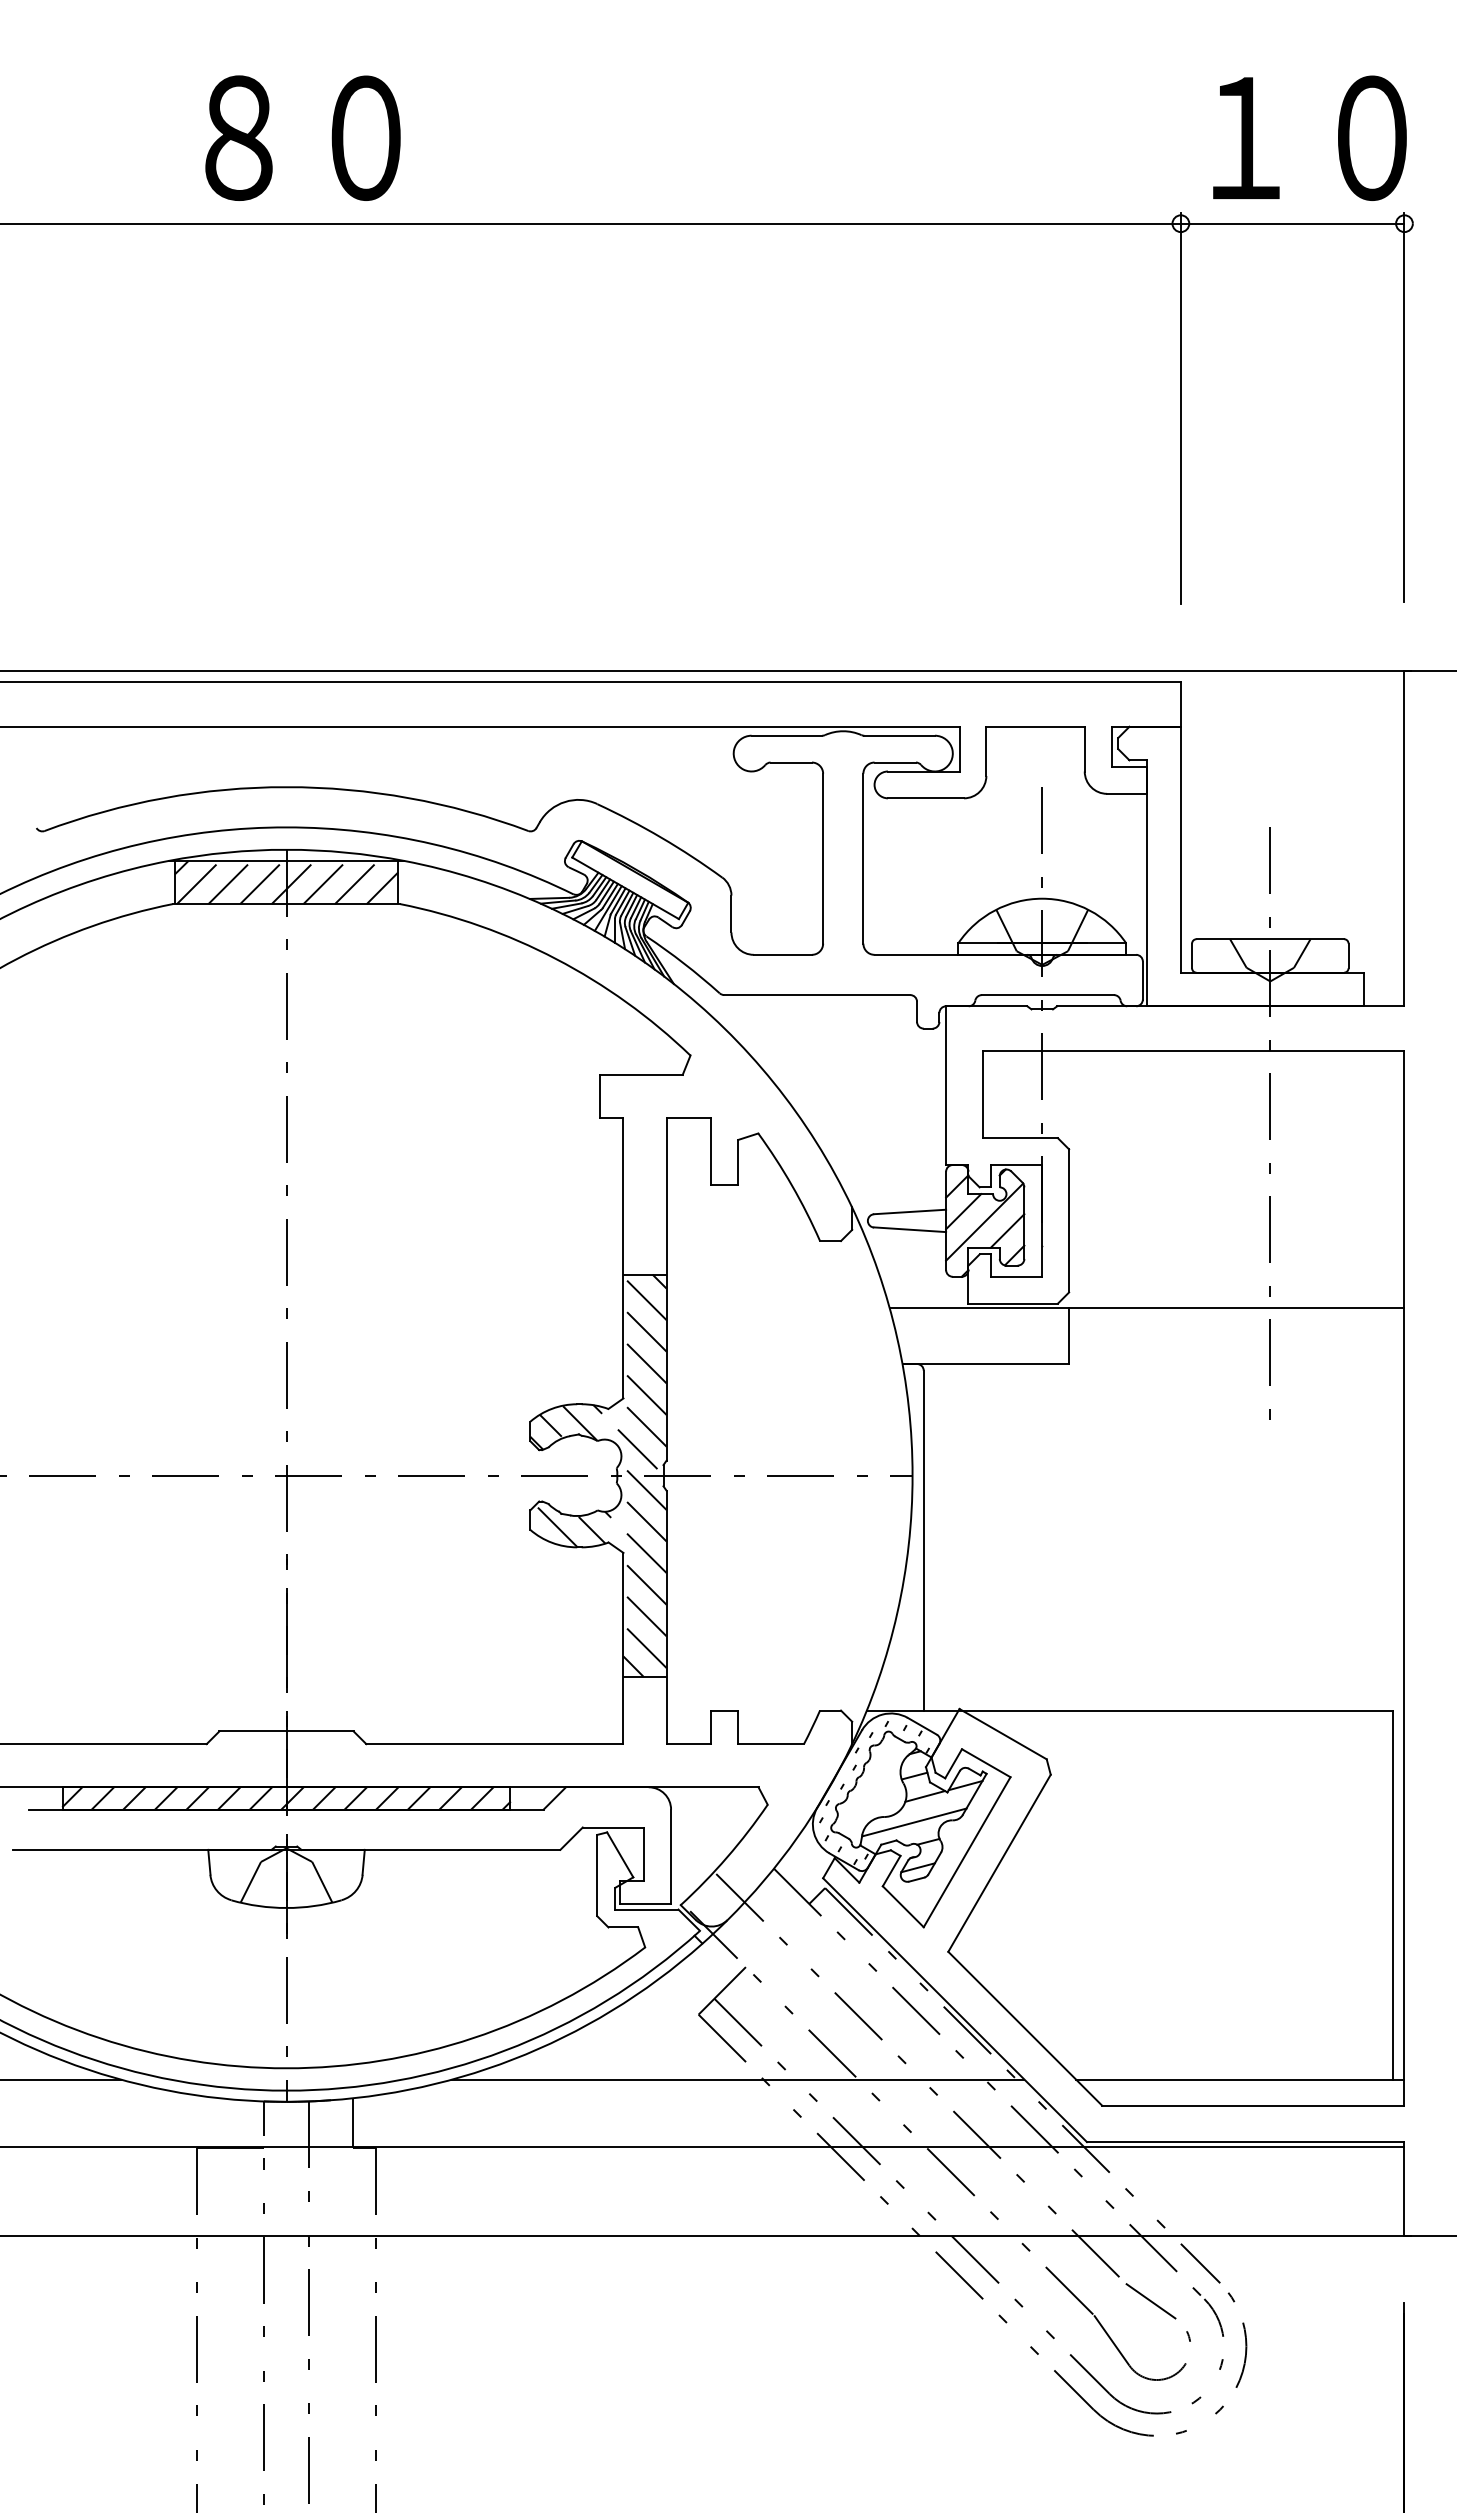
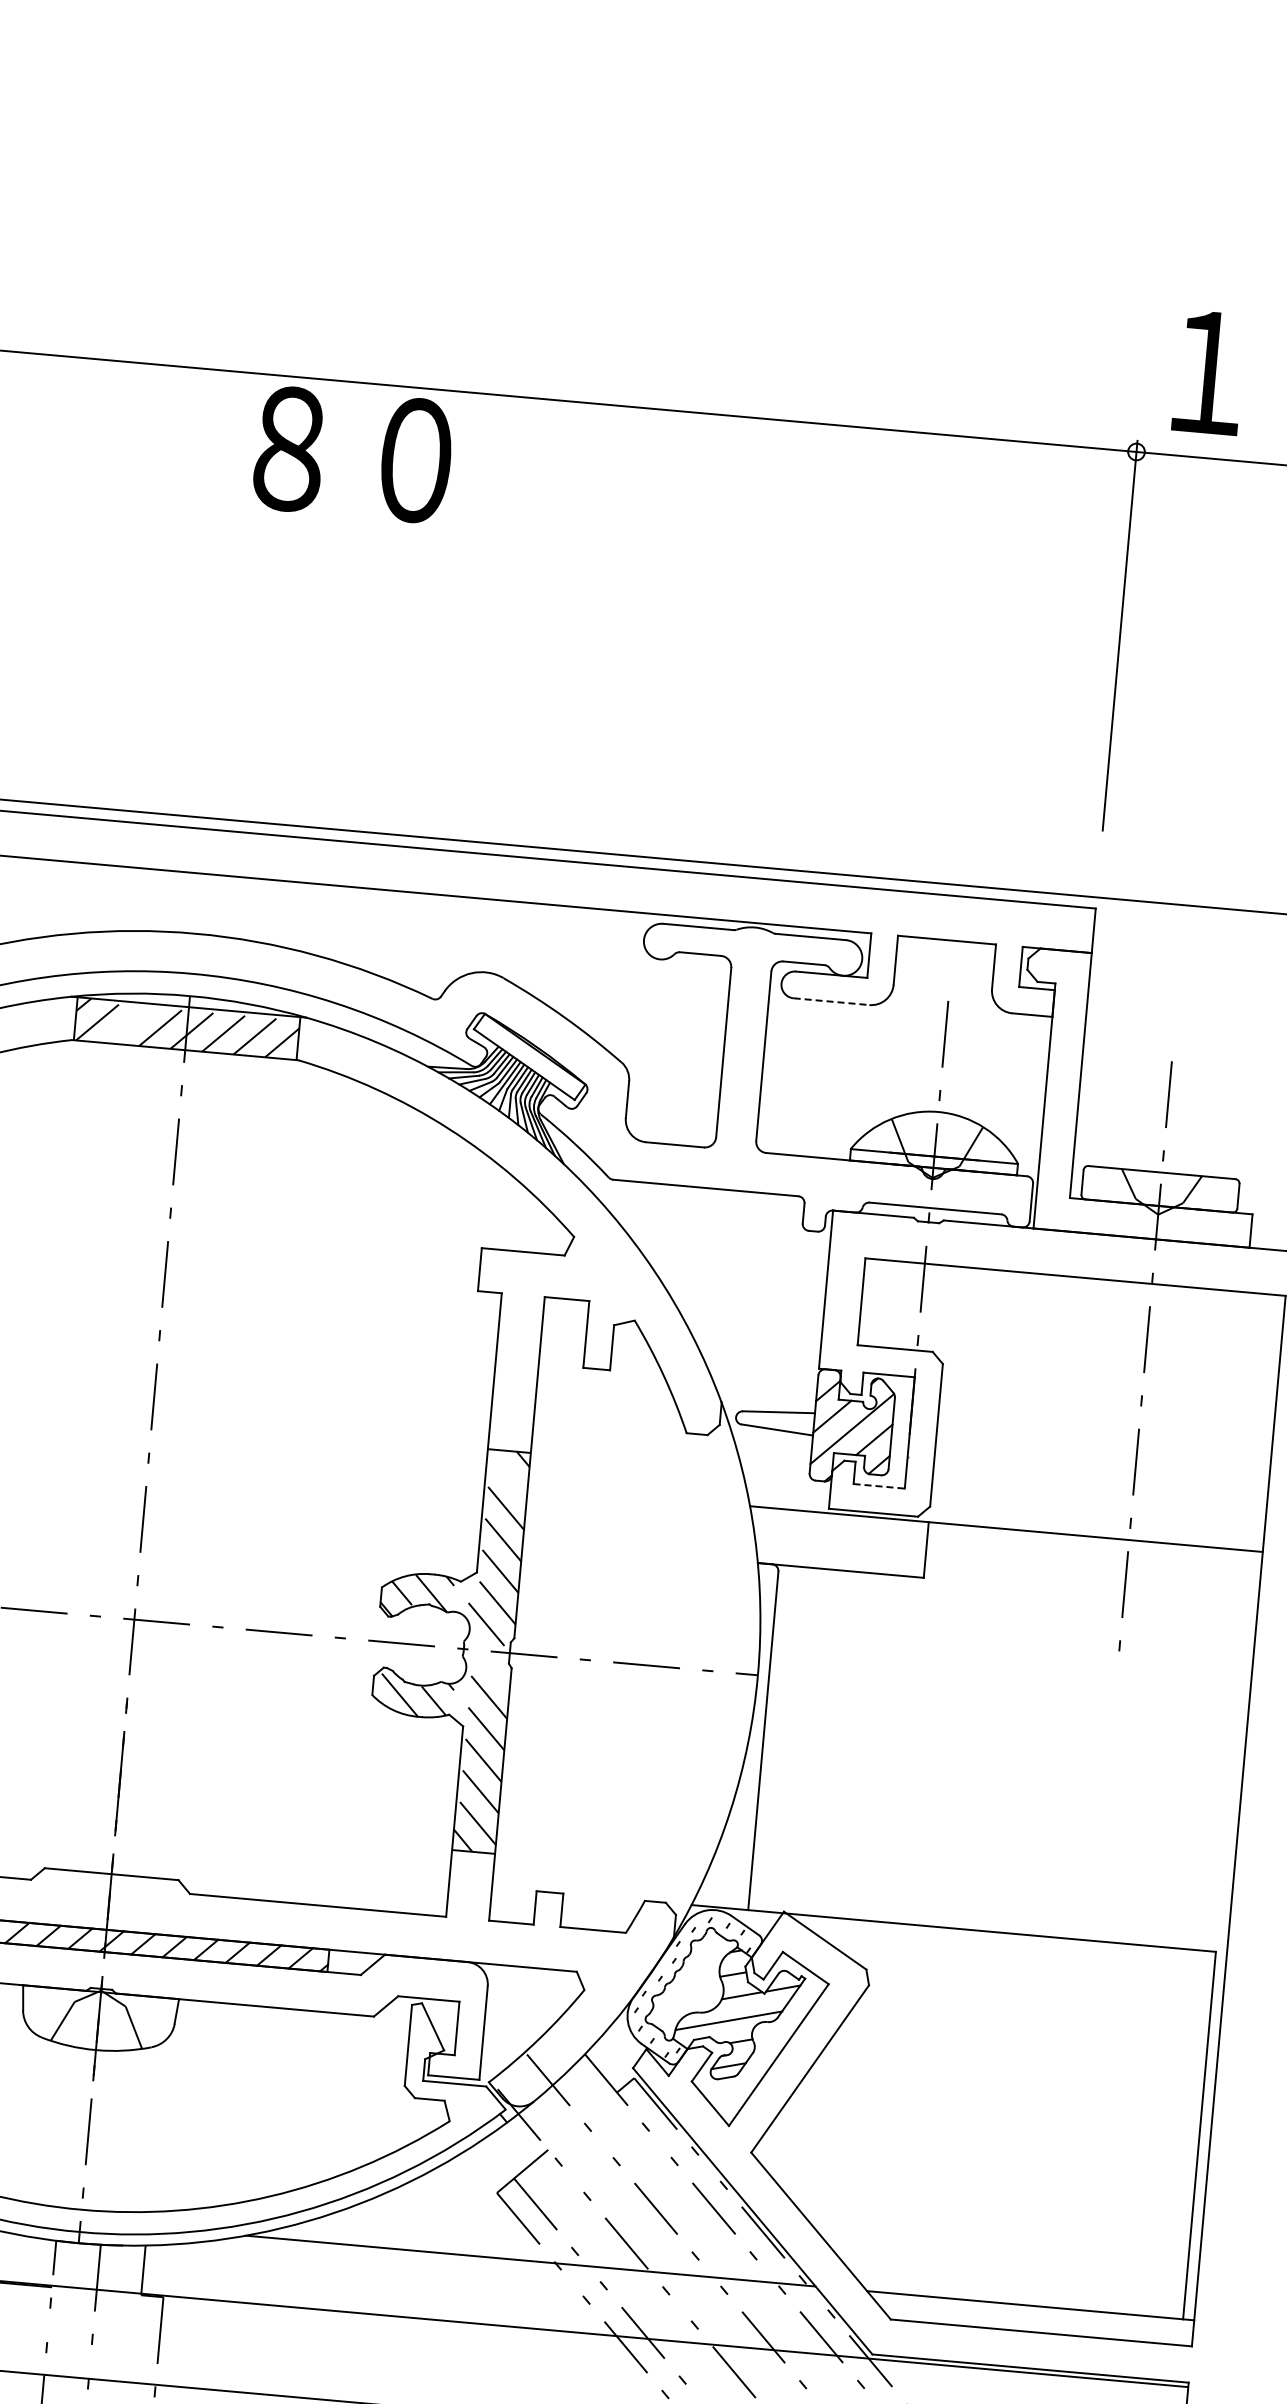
text: (302, 137) -> (352, 454), moved
line: (926, 798) -> (832, 1001), solid -> dashed
line: (229, 882) -> (130, 1023), removed
line: (1016, 1276) -> (879, 1486), solid -> dashed
line: (644, 1298) -> (506, 1474), removed
line: (642, 1486) -> (487, 1661), removed

